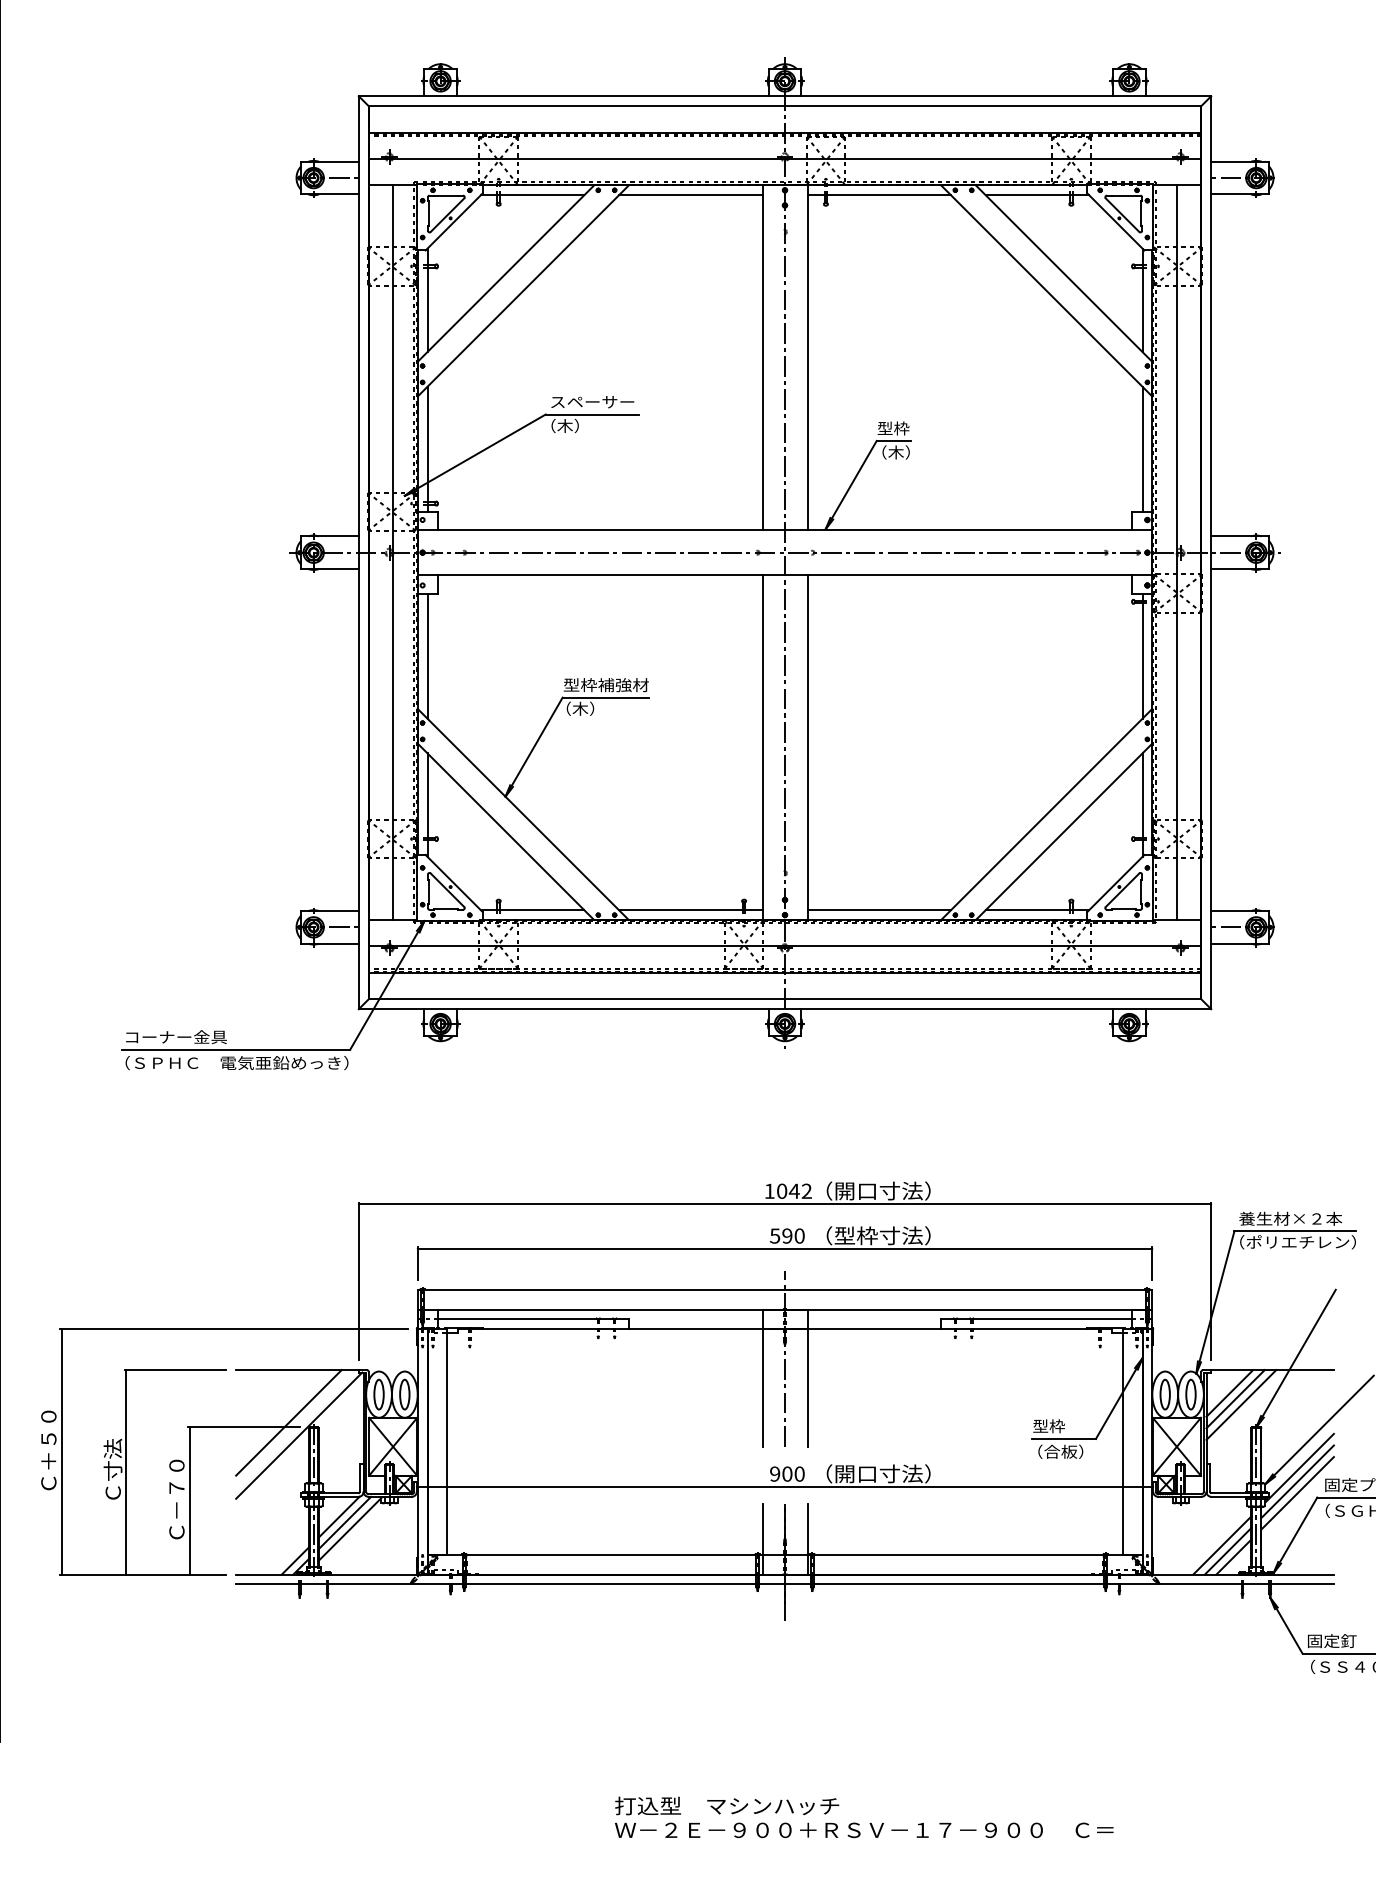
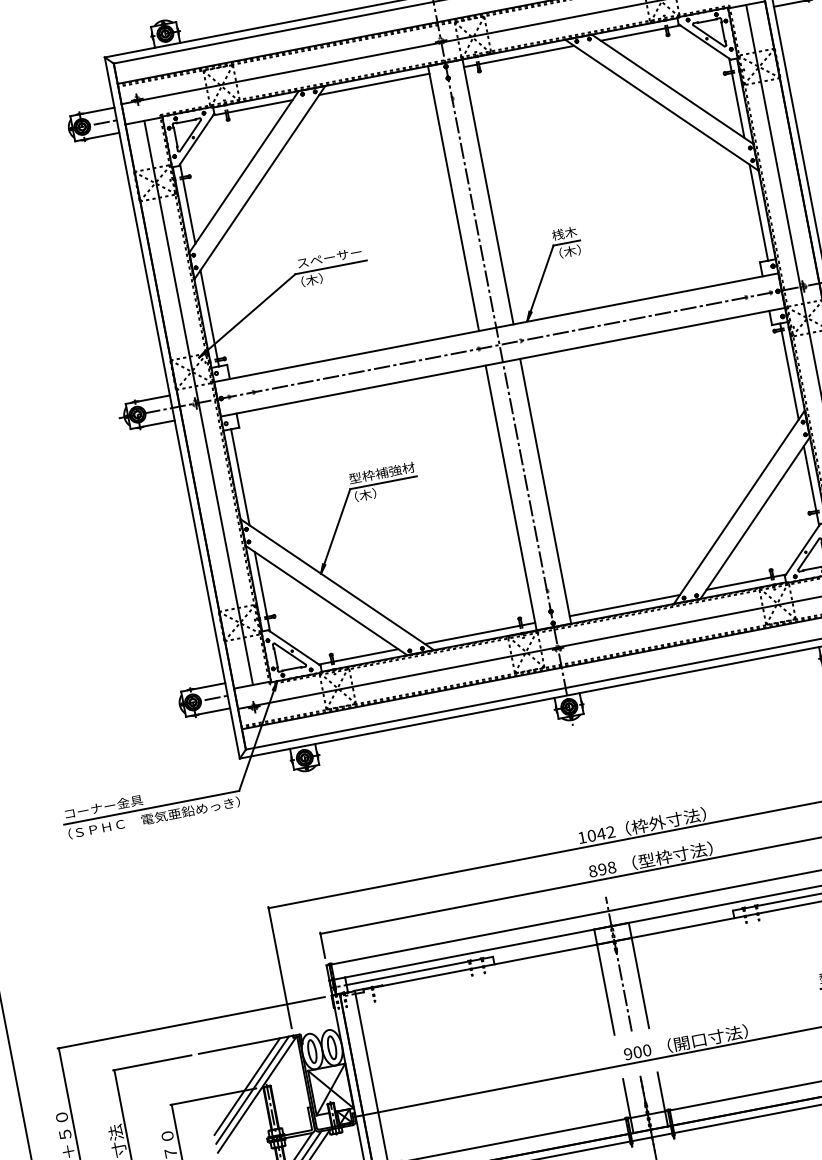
text: (893, 428) -> (564, 233), 型枠 -> 桟木
text: (855, 1190) -> (648, 824), （開口寸法） -> （枠外寸法）
text: (787, 1235) -> (602, 868), 590 -> 898
line: (294, 1428) -> (252, 1090), added

